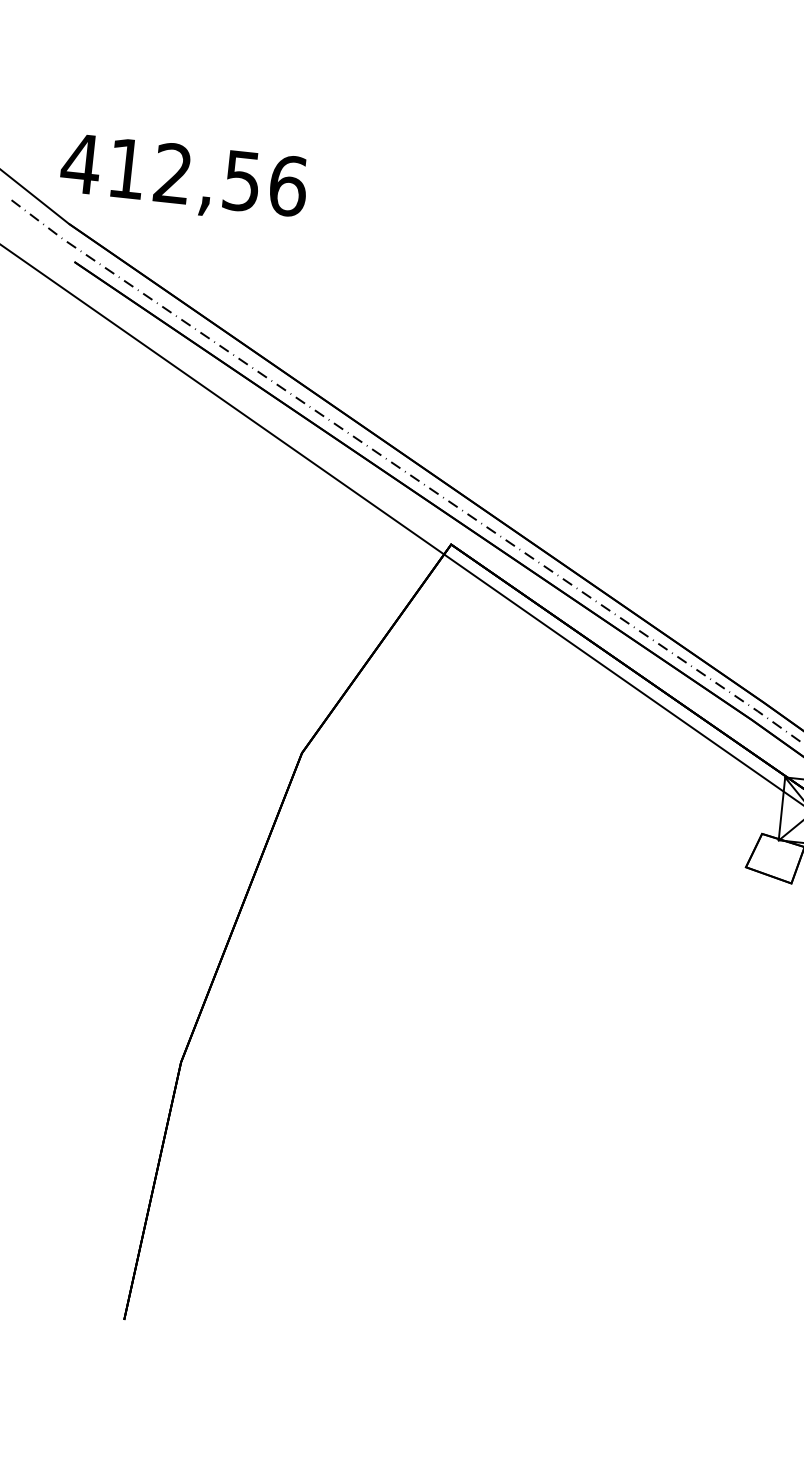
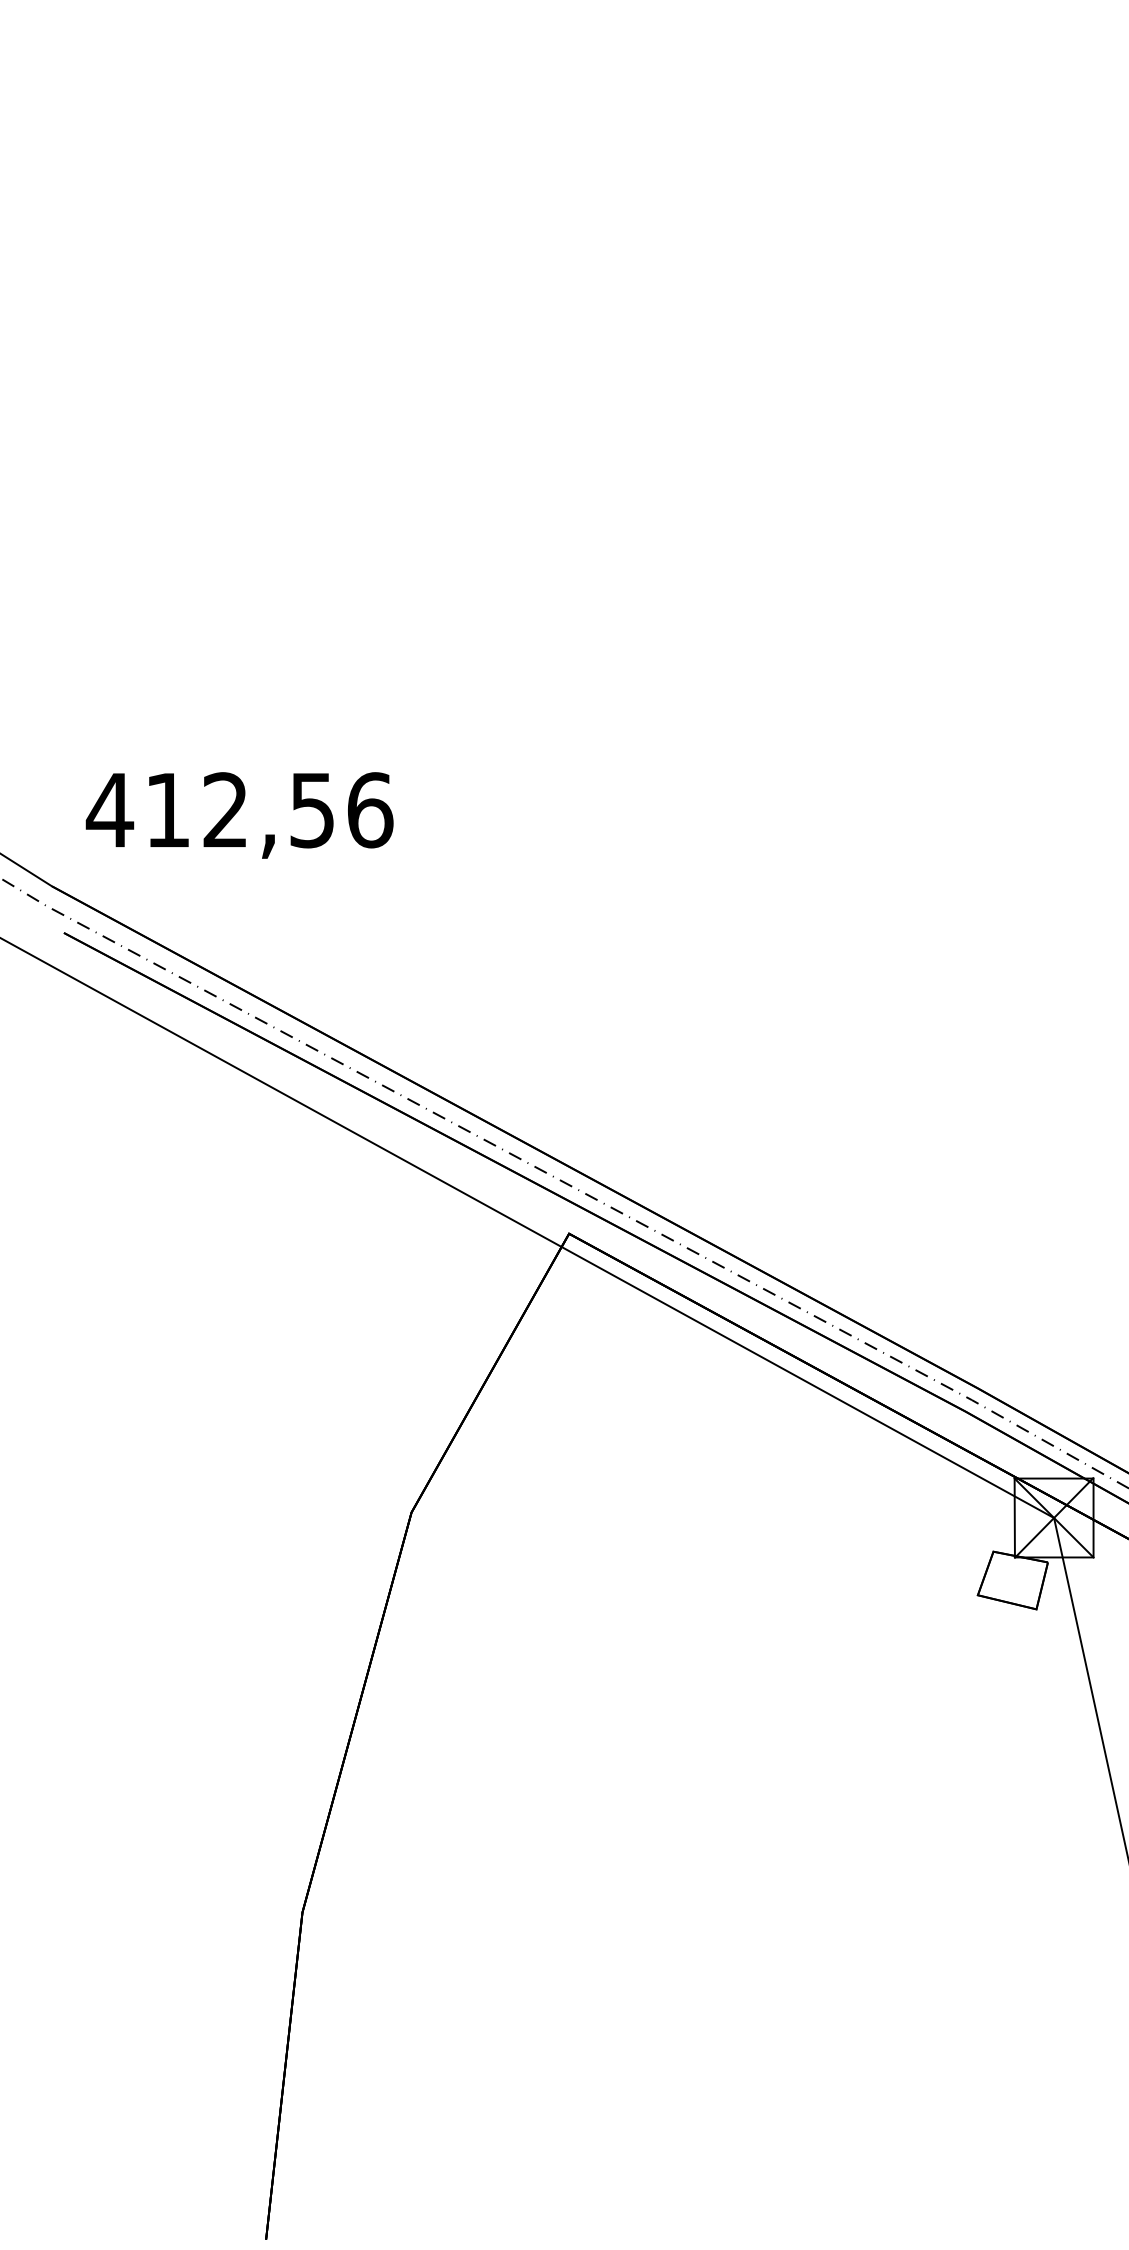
text: (183, 179) -> (239, 815), moved

